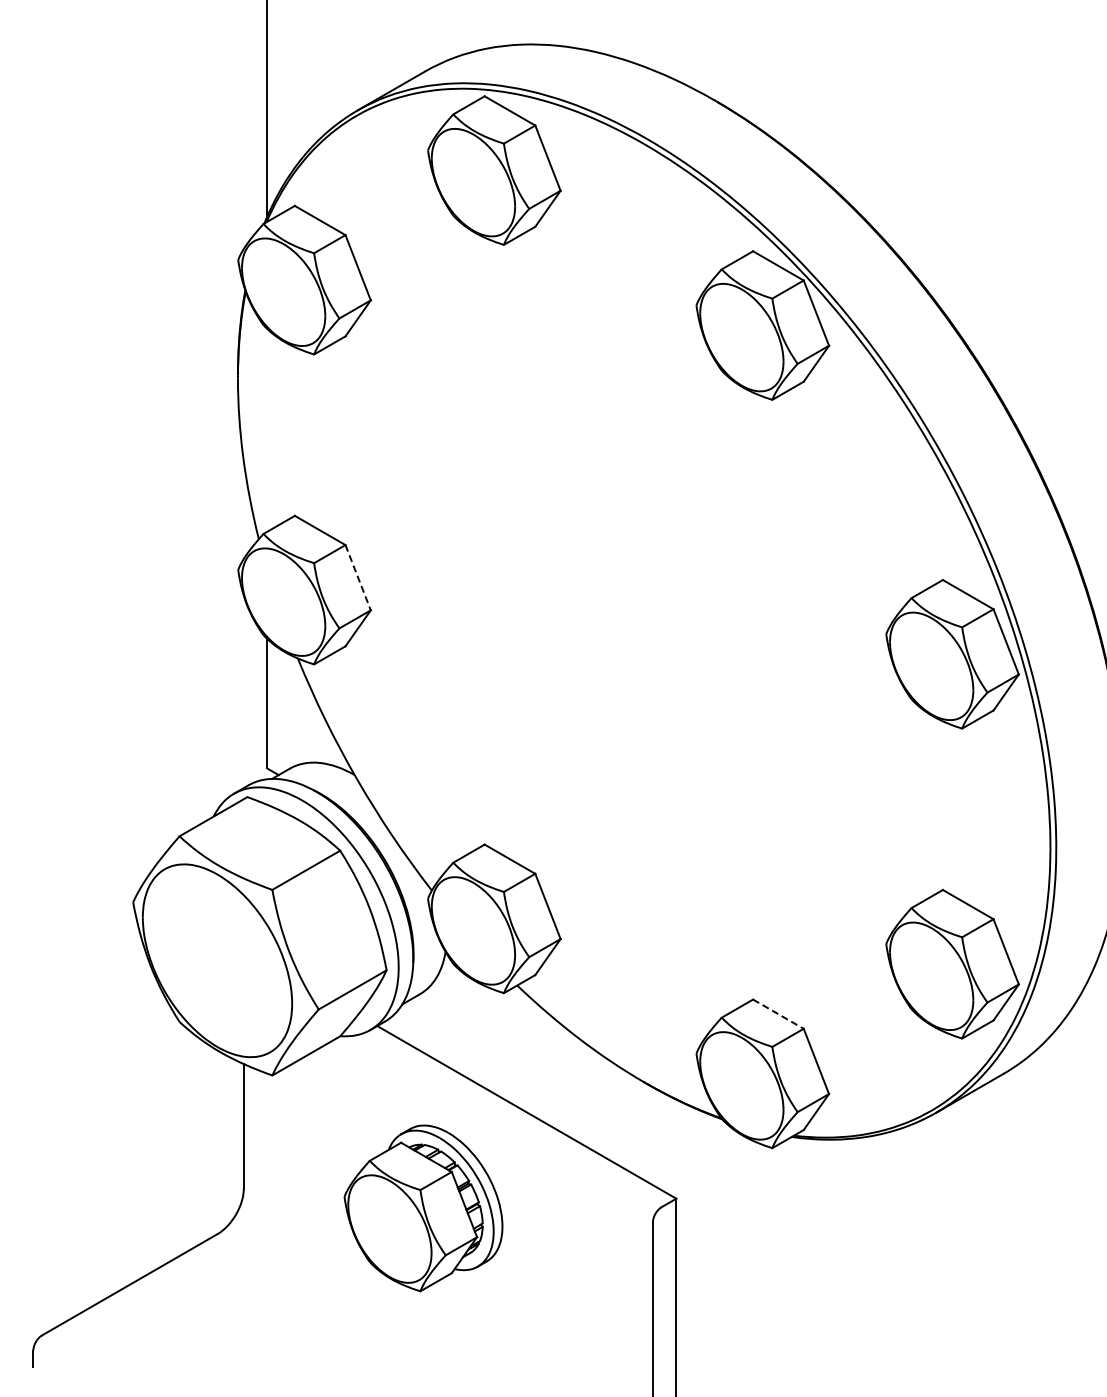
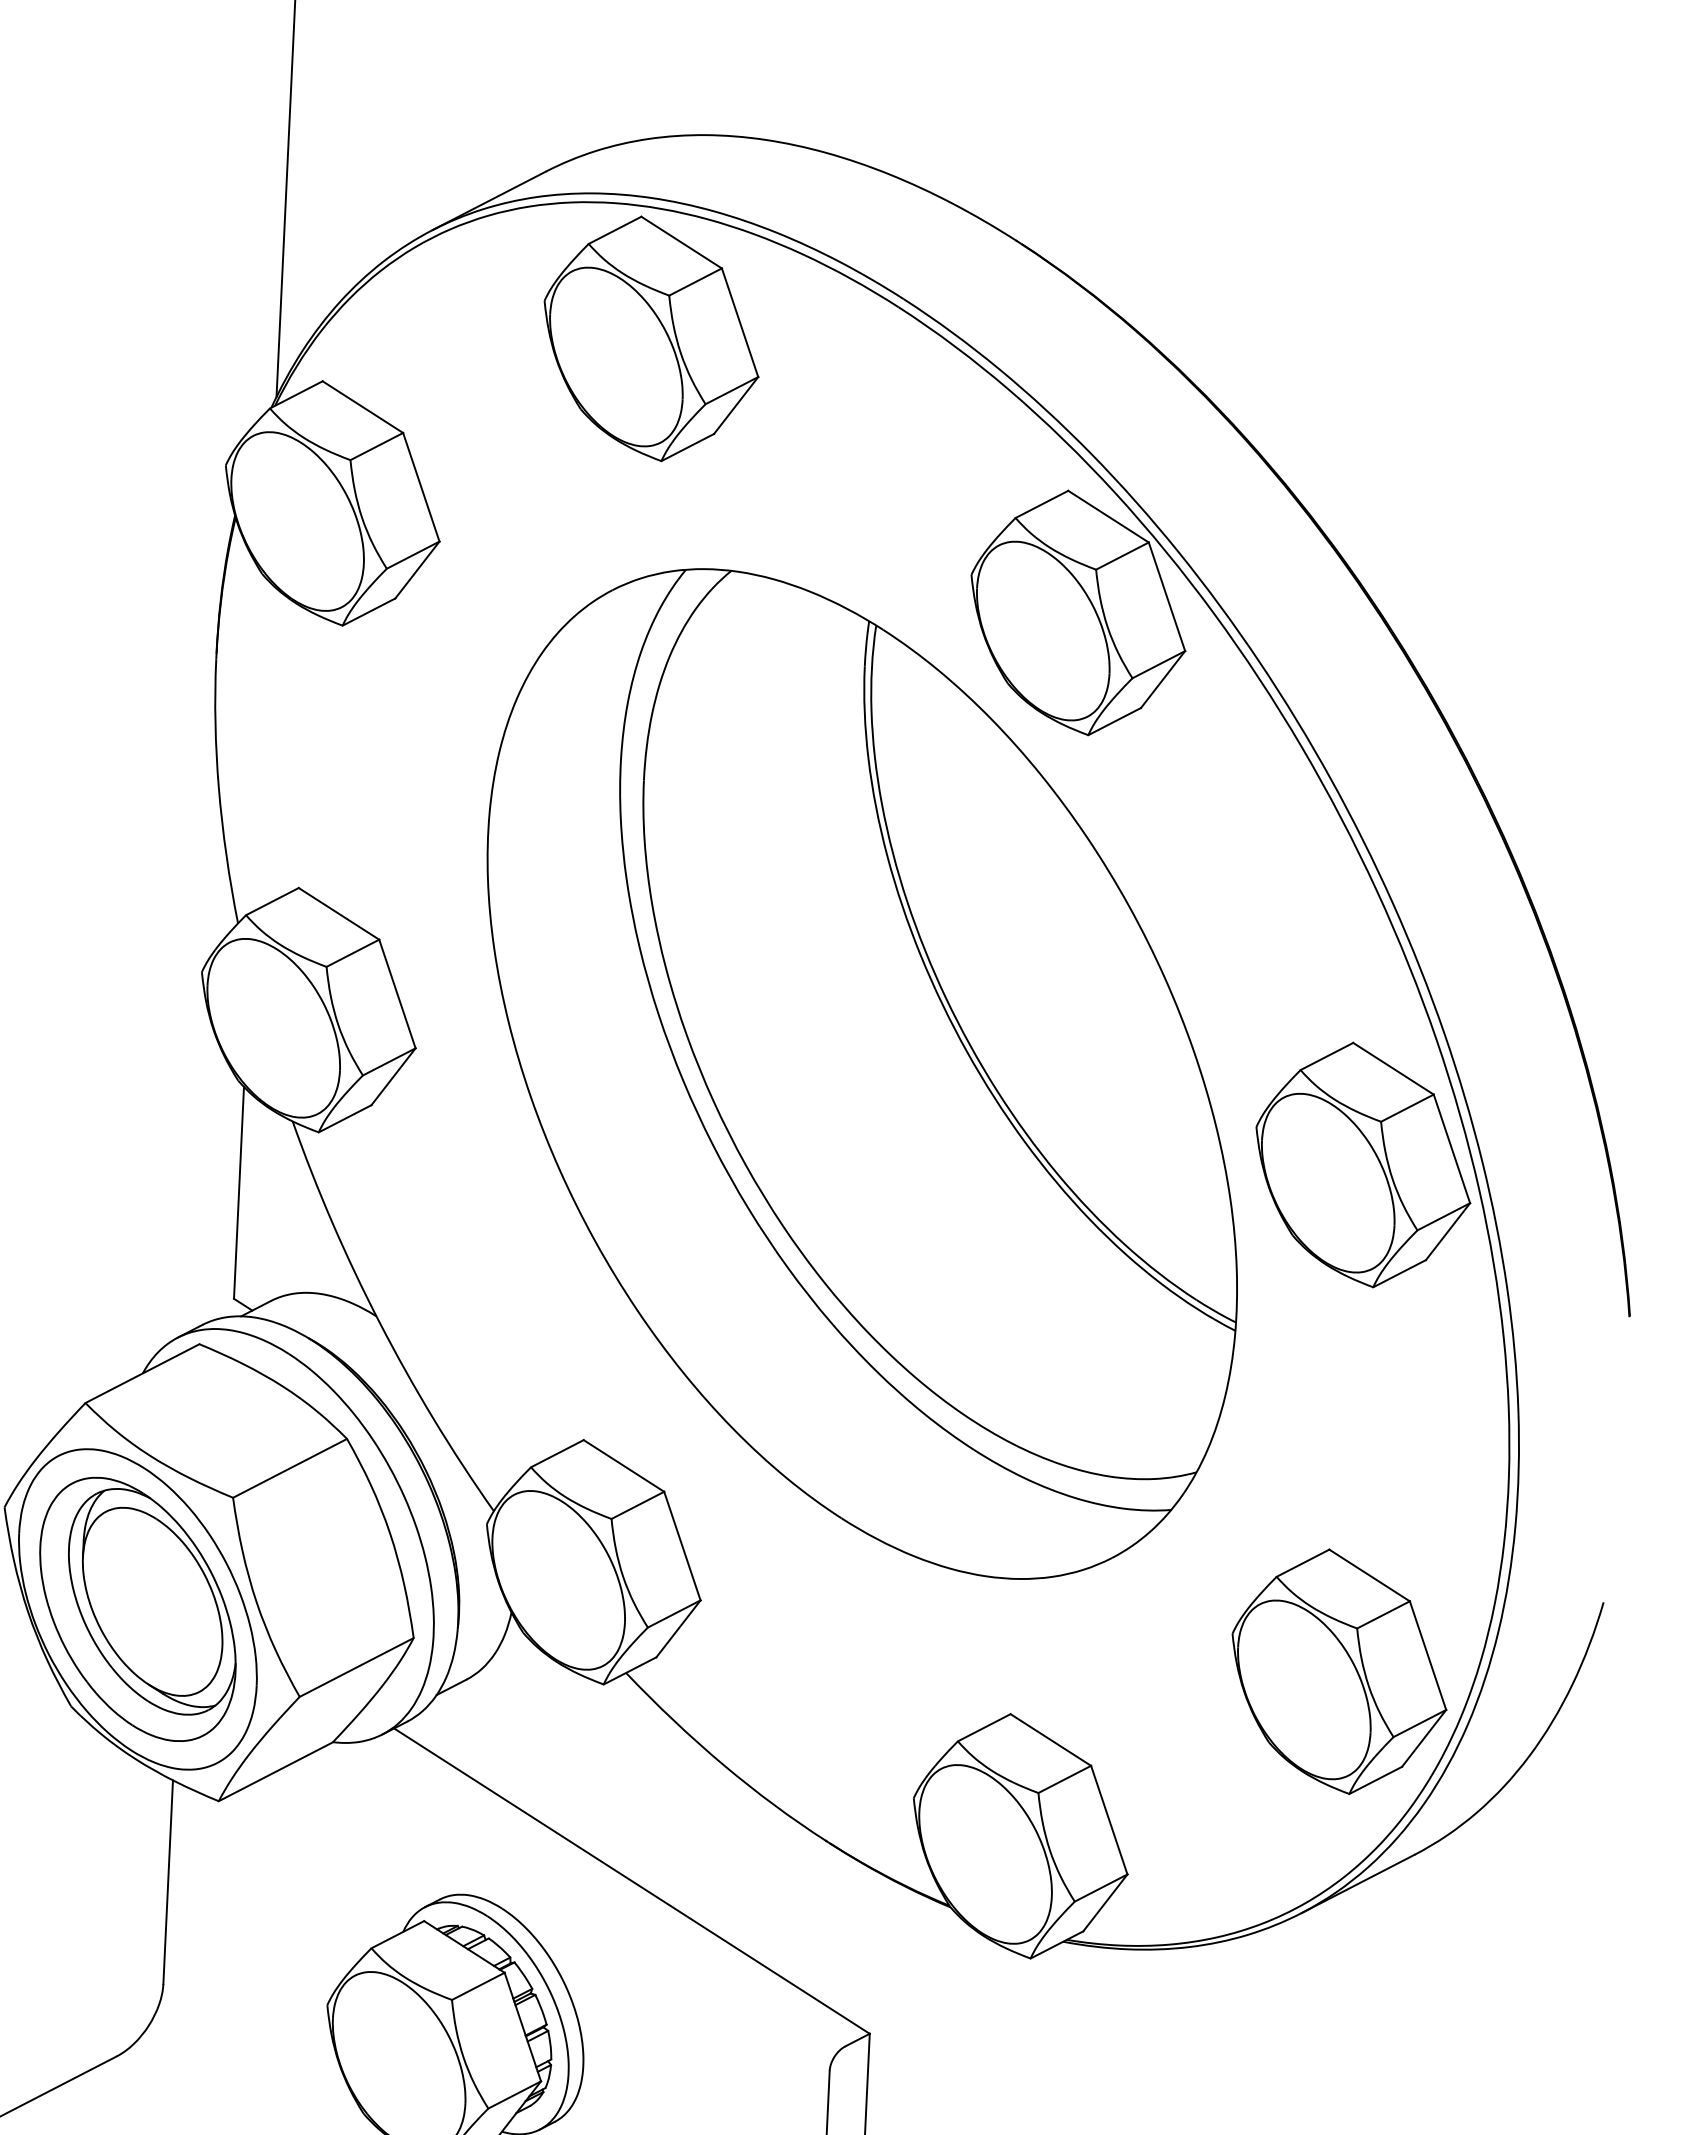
line: (358, 577) -> (398, 993), dashed -> solid
part: (644, 612) -> (862, 1072), added
part: (217, 960) -> (137, 1608), added
line: (778, 1014) -> (1050, 1740), dashed -> solid

